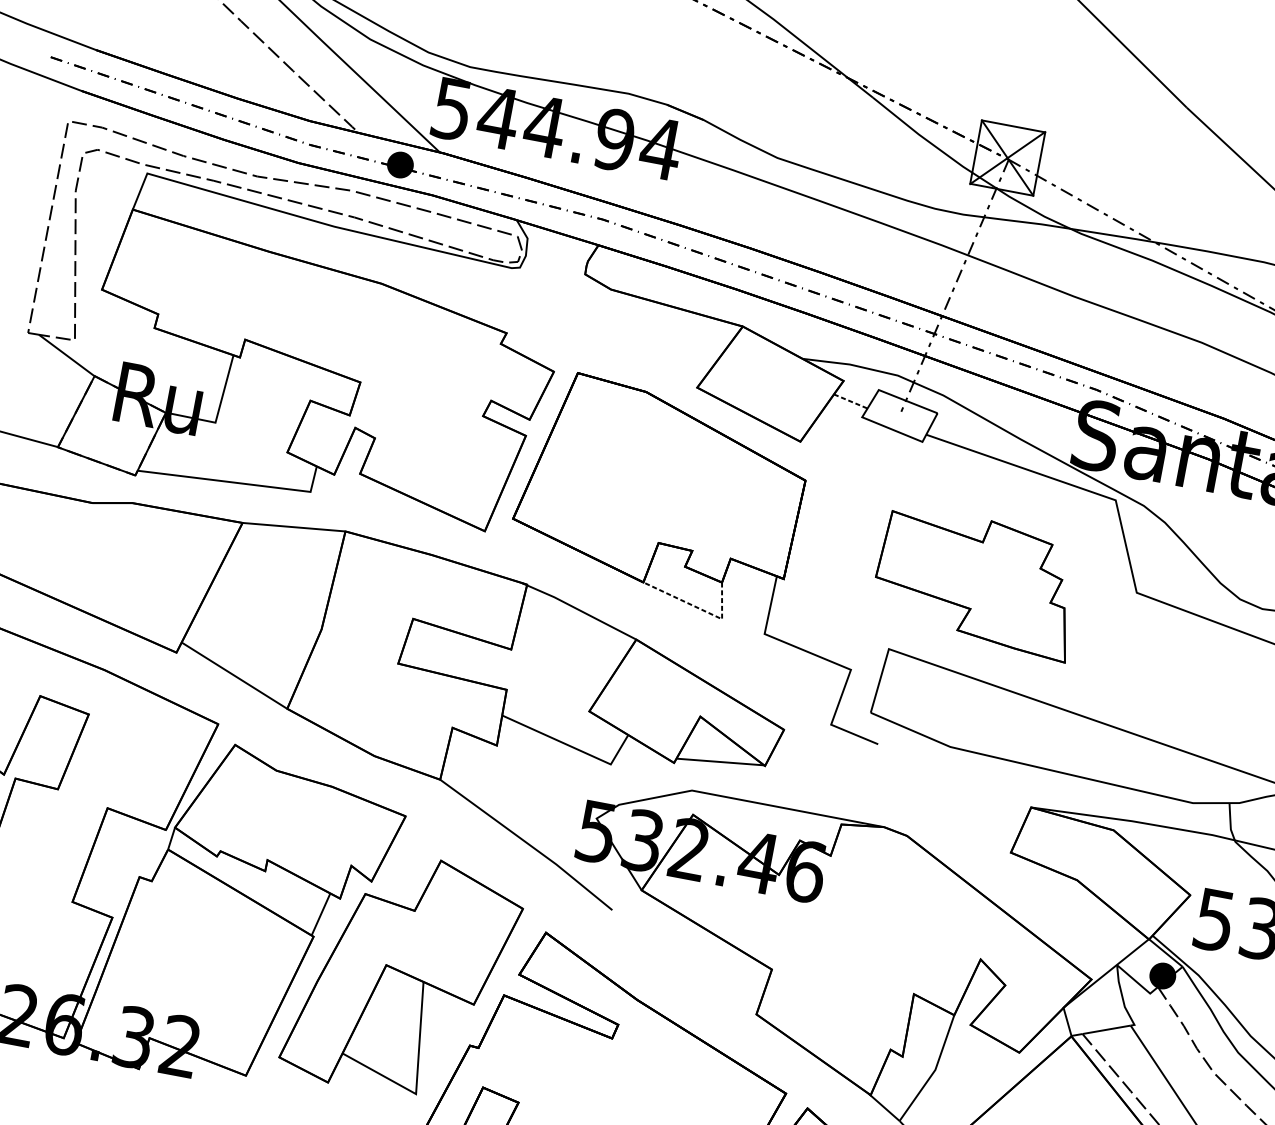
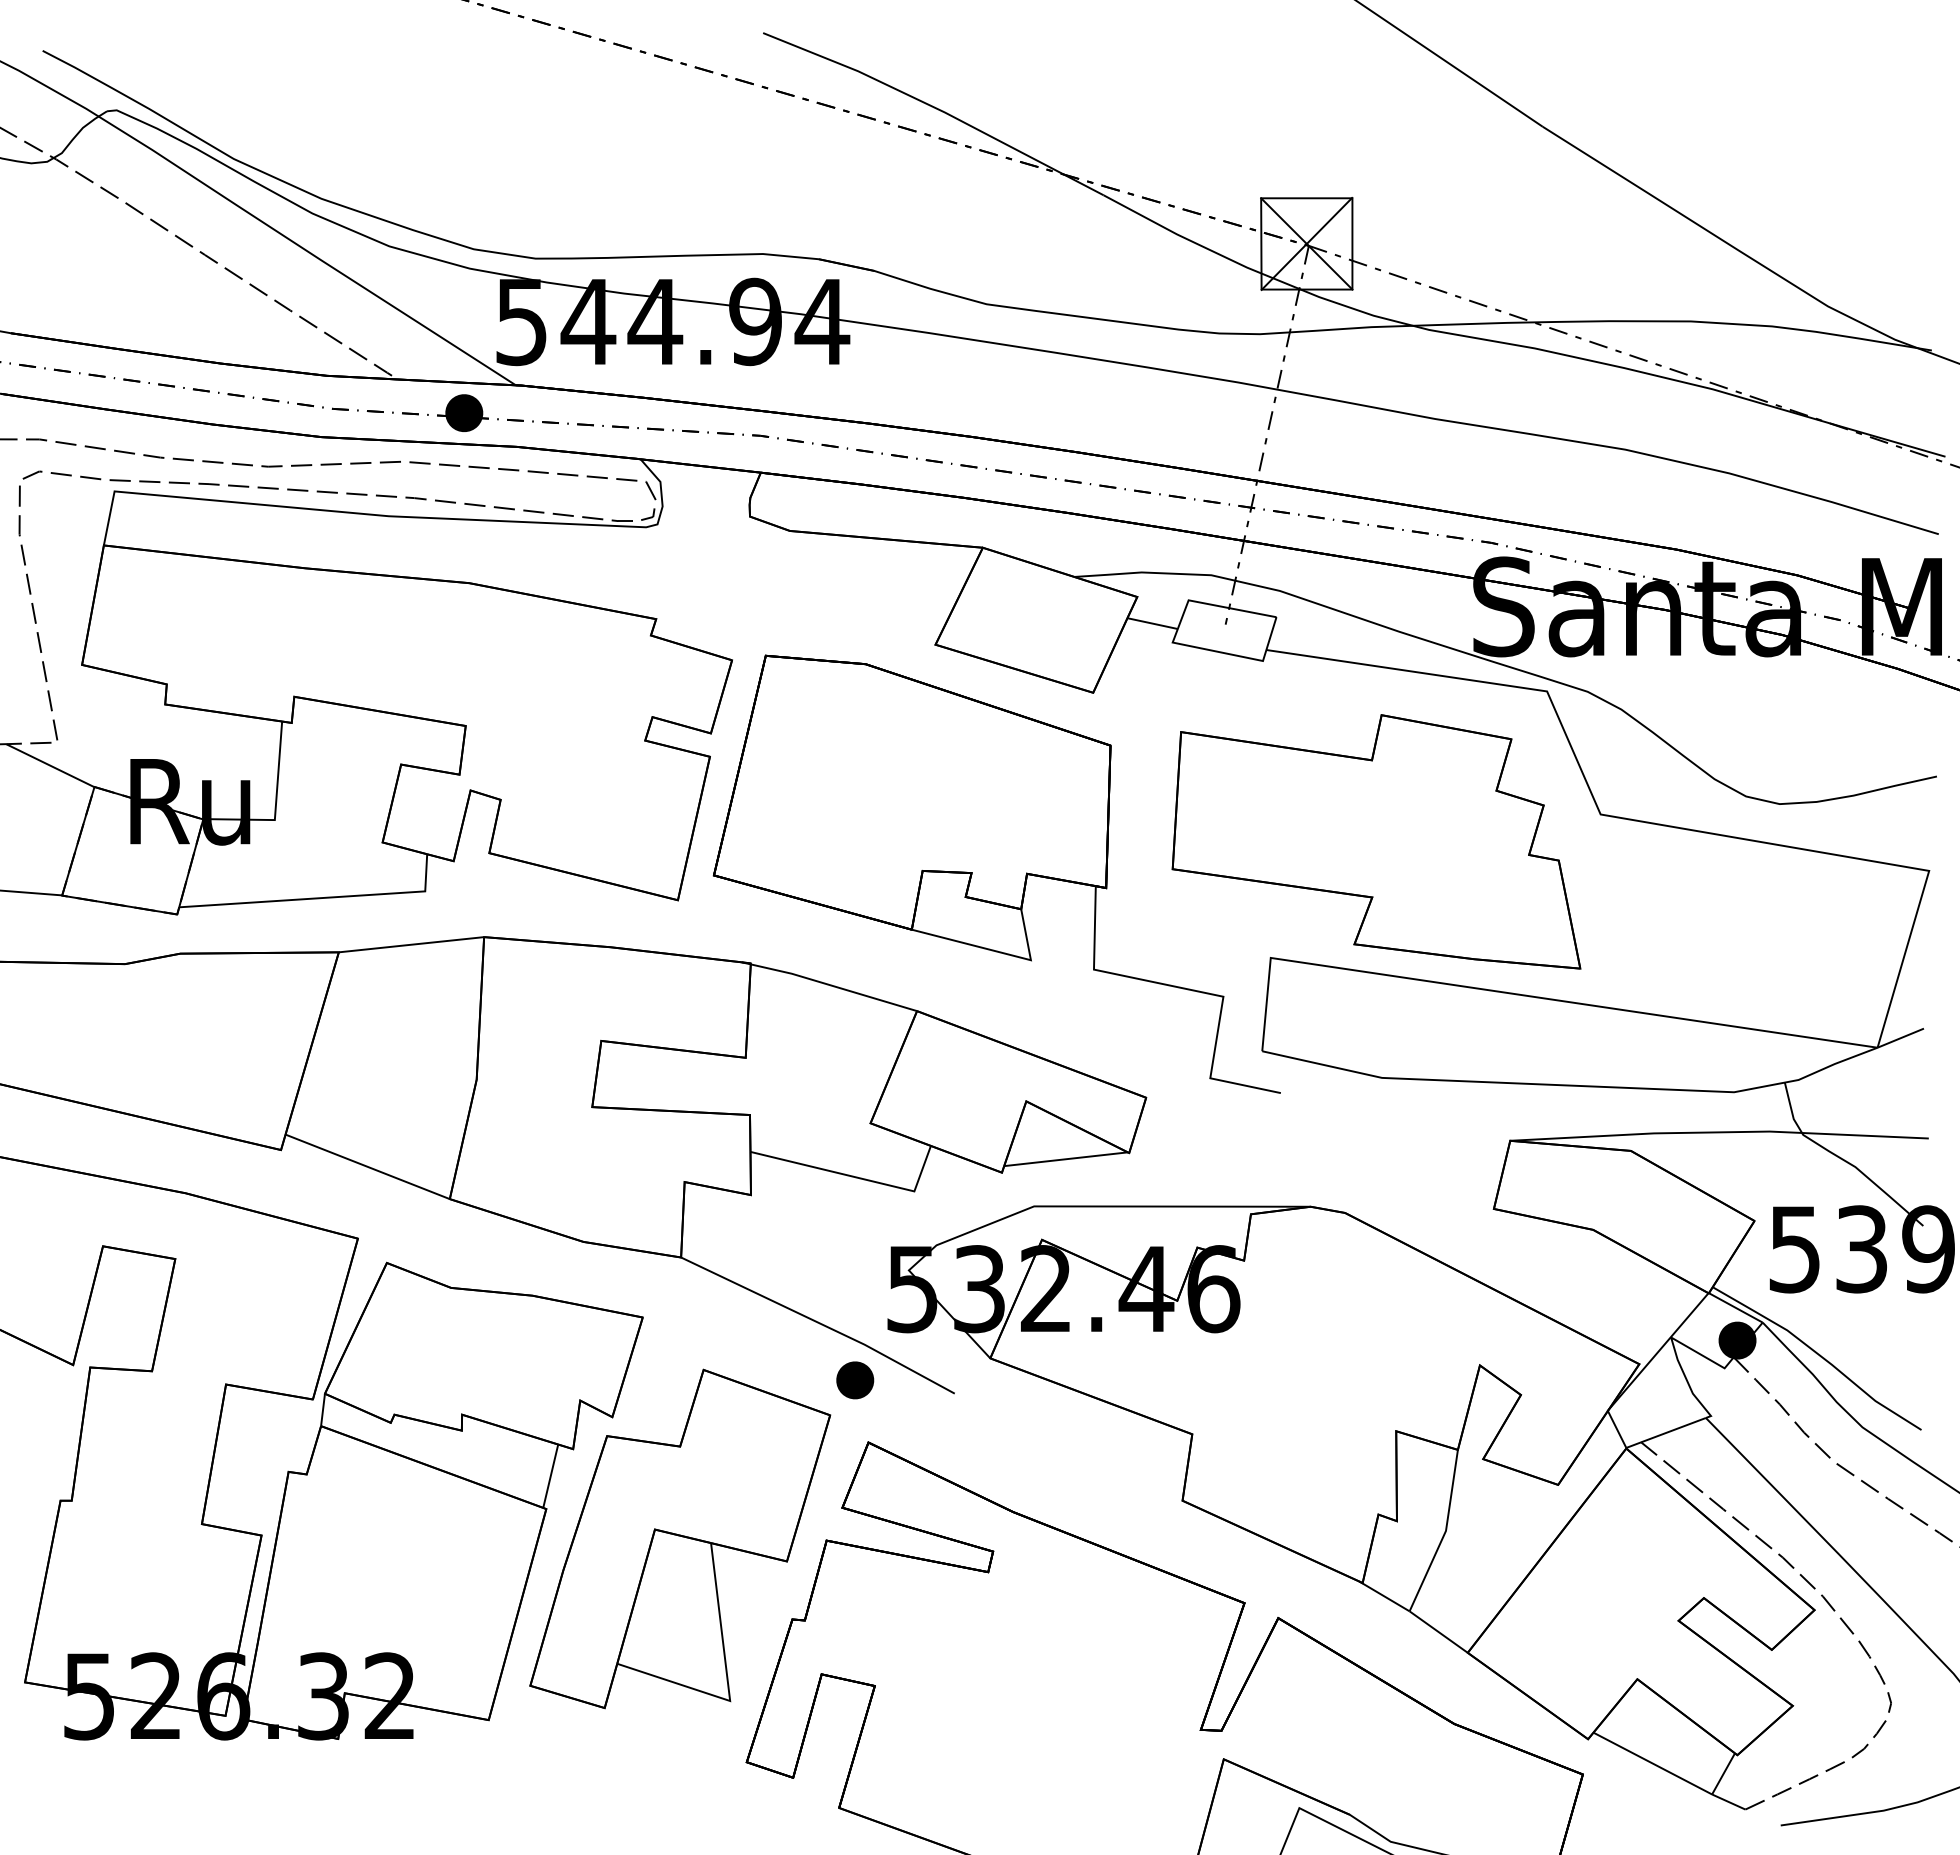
line: (850, 401) -> (1152, 623), dashed -> solid
part: (977, 582) -> (1376, 841), size x1.43
line: (700, 608) -> (997, 951), dashed -> solid
part: (545, 888) -> (855, 1380), added

